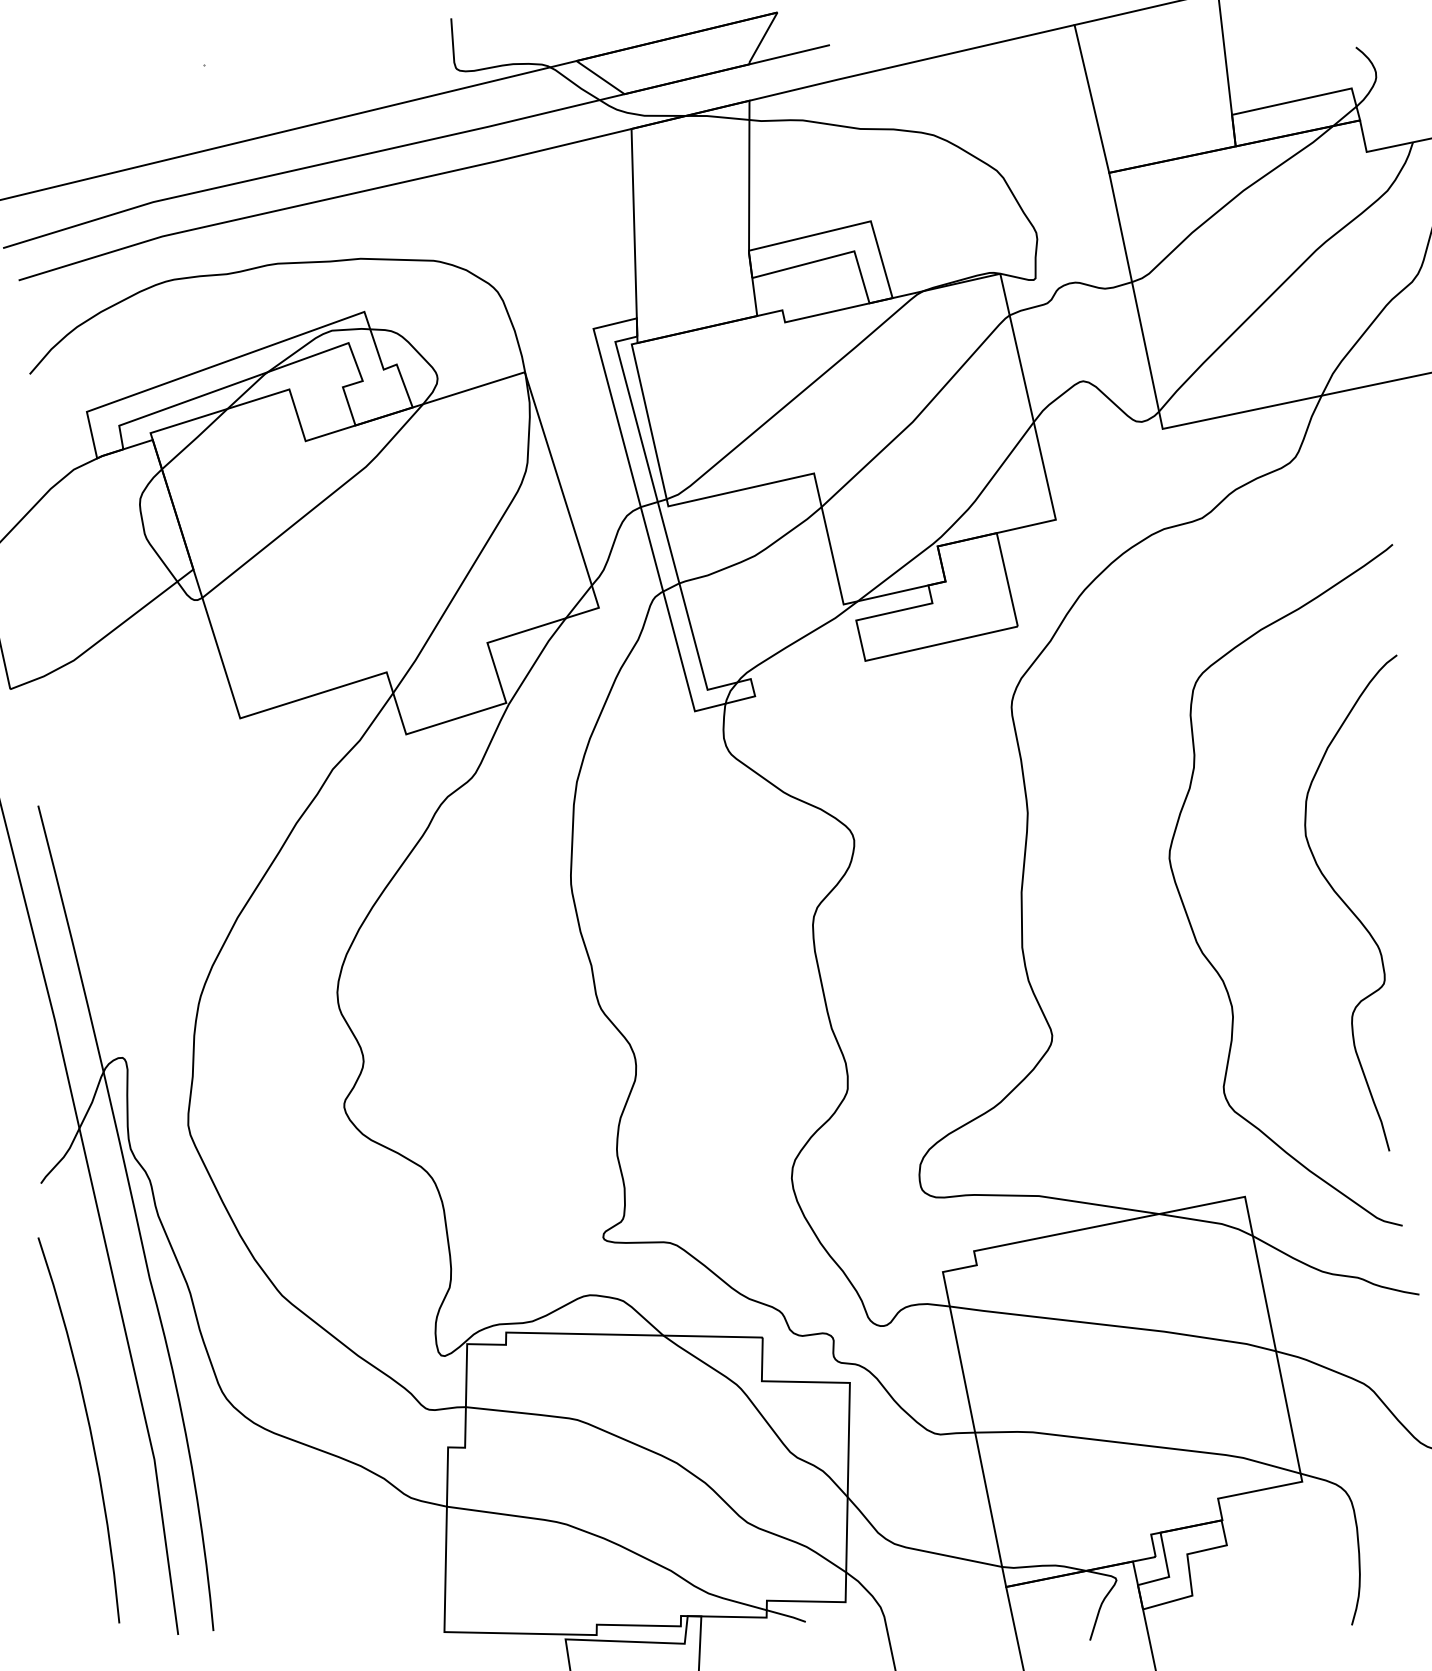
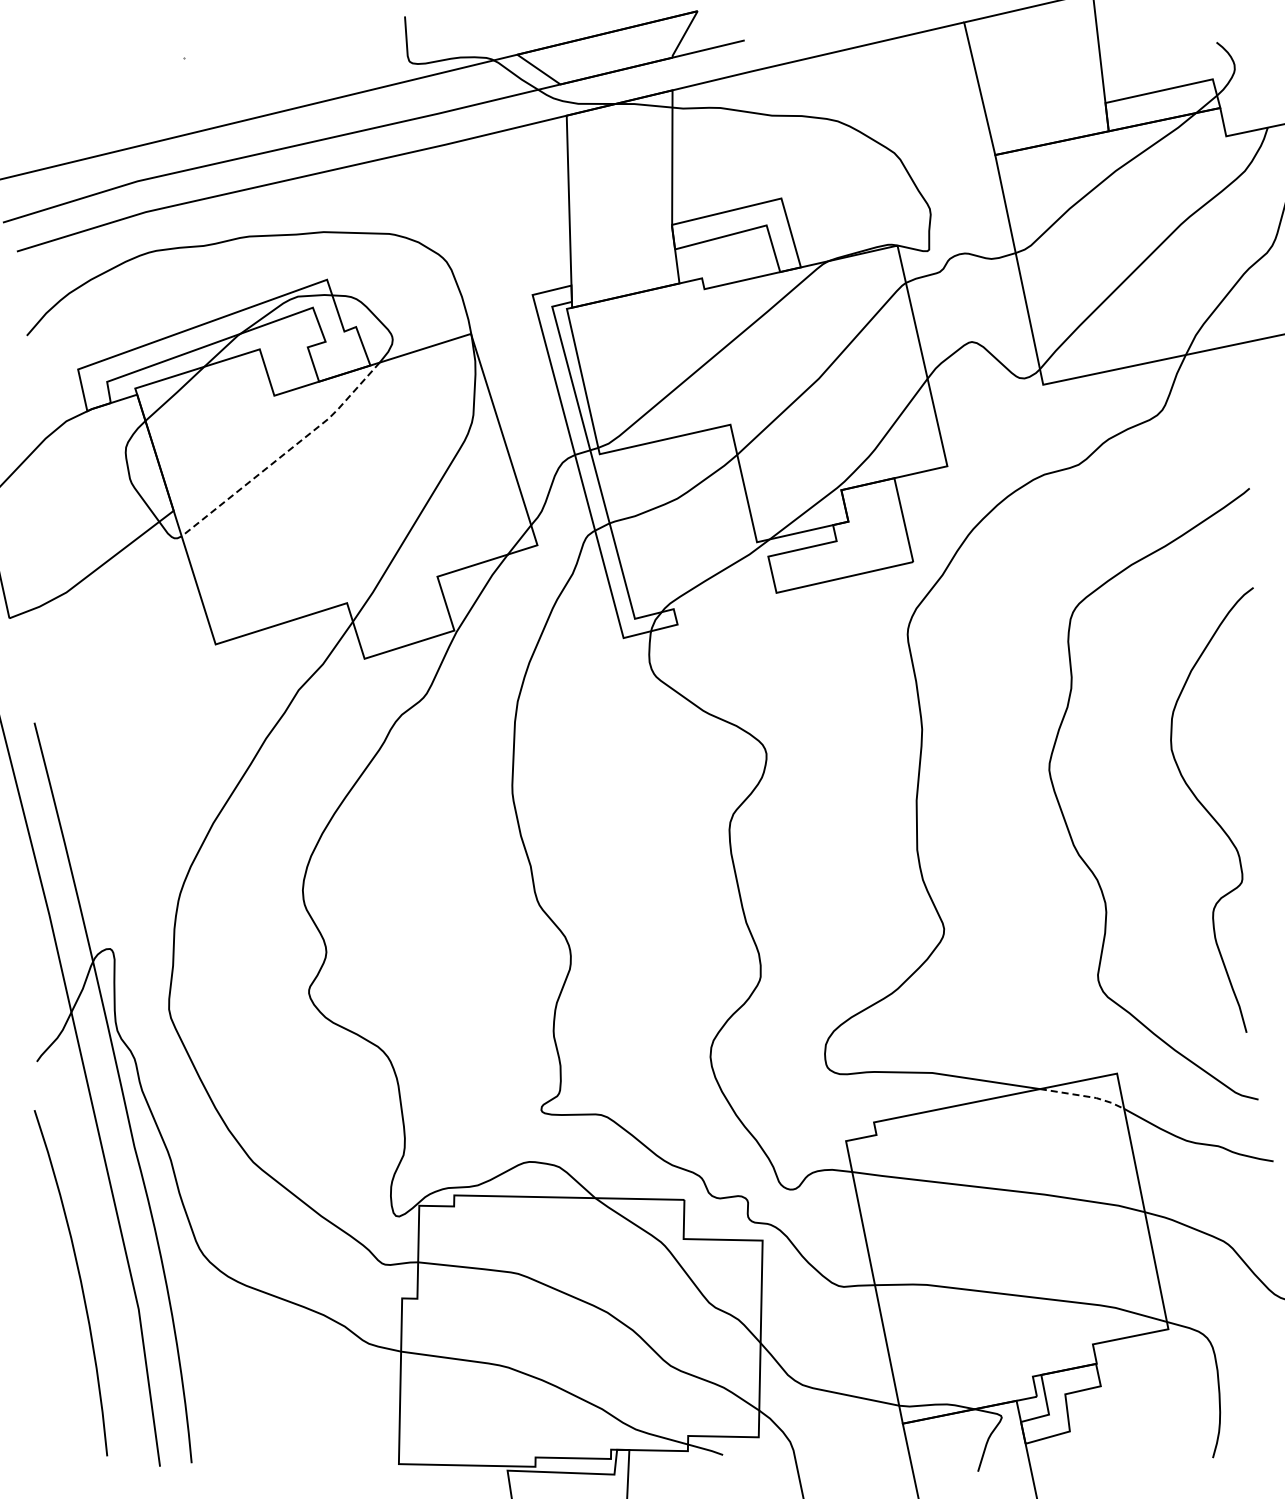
line: (318, 505) -> (285, 453), solid -> dashed
line: (1208, 1222) -> (1084, 1096), solid -> dashed

